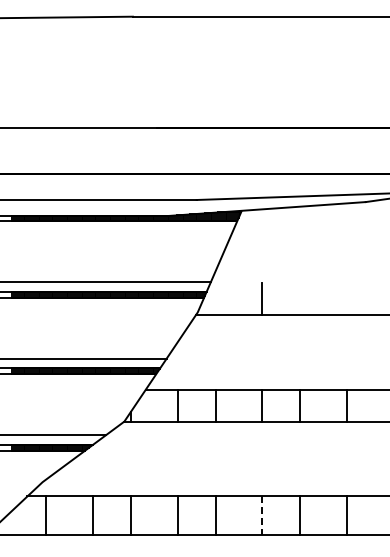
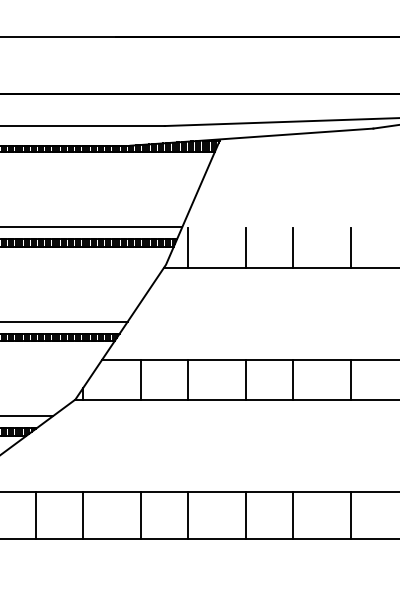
line: (215, 298) -> (187, 247), added
line: (300, 298) -> (292, 247), added
line: (347, 298) -> (350, 247), added
line: (262, 516) -> (245, 516), dashed -> solid

